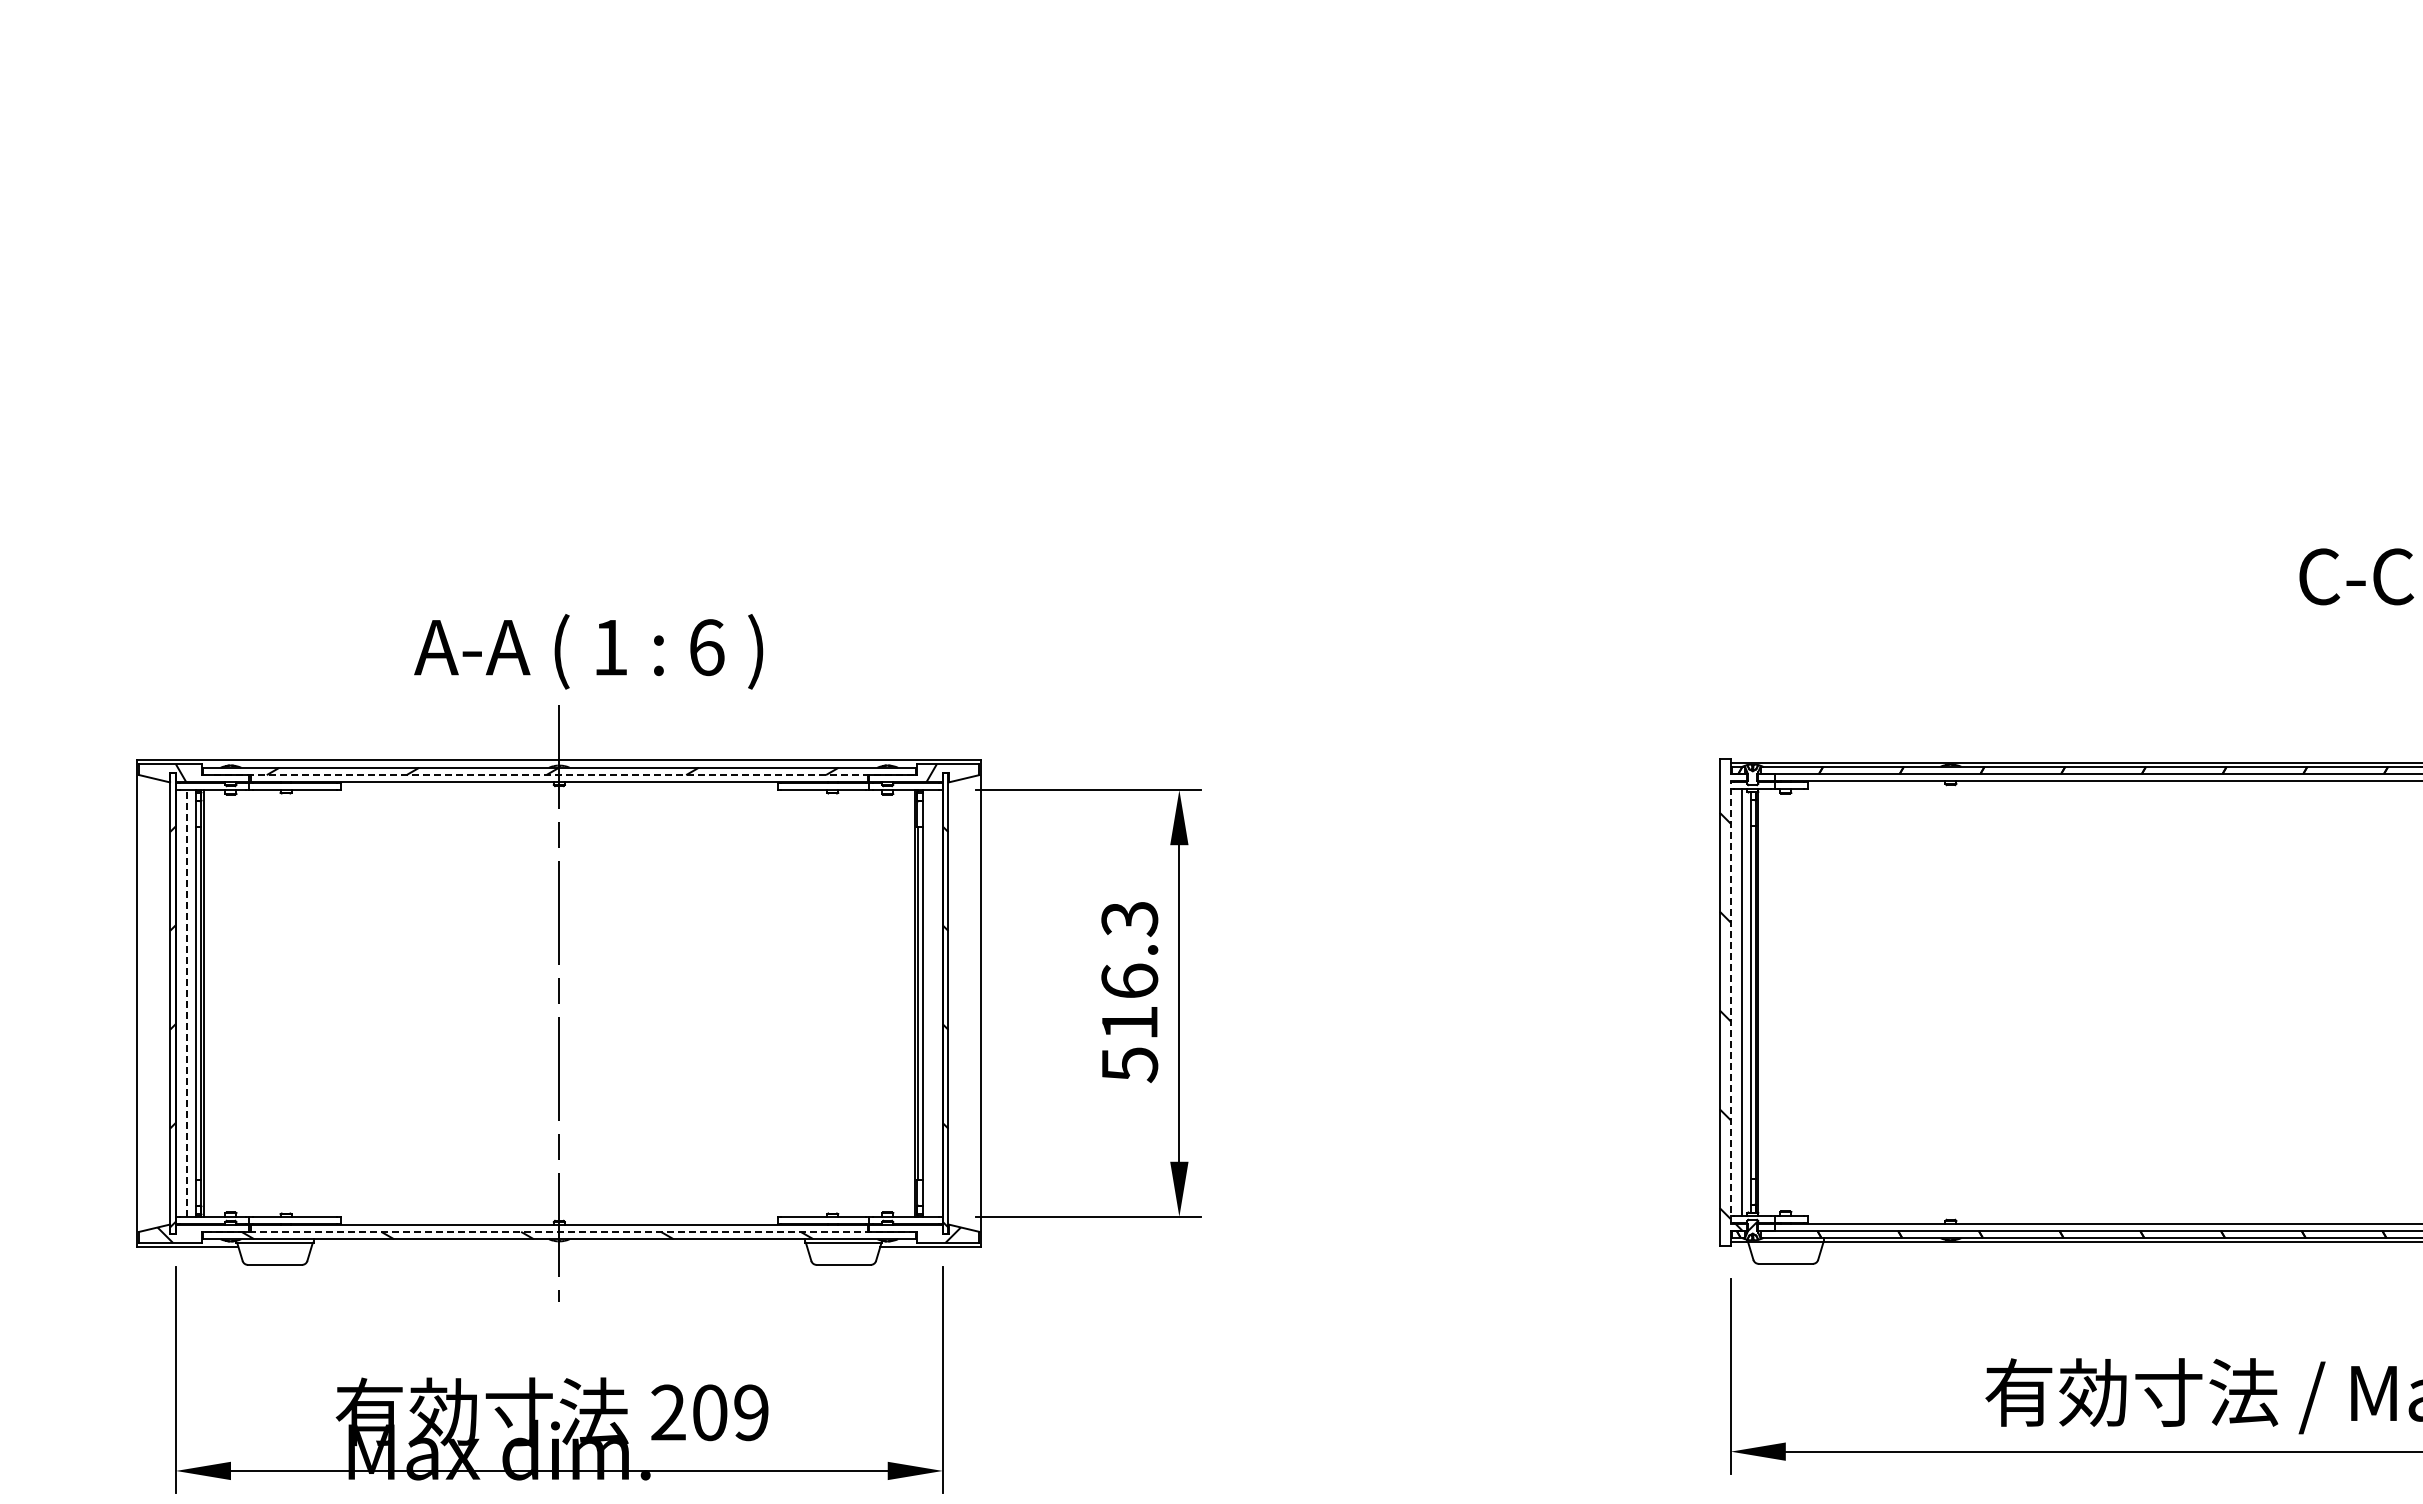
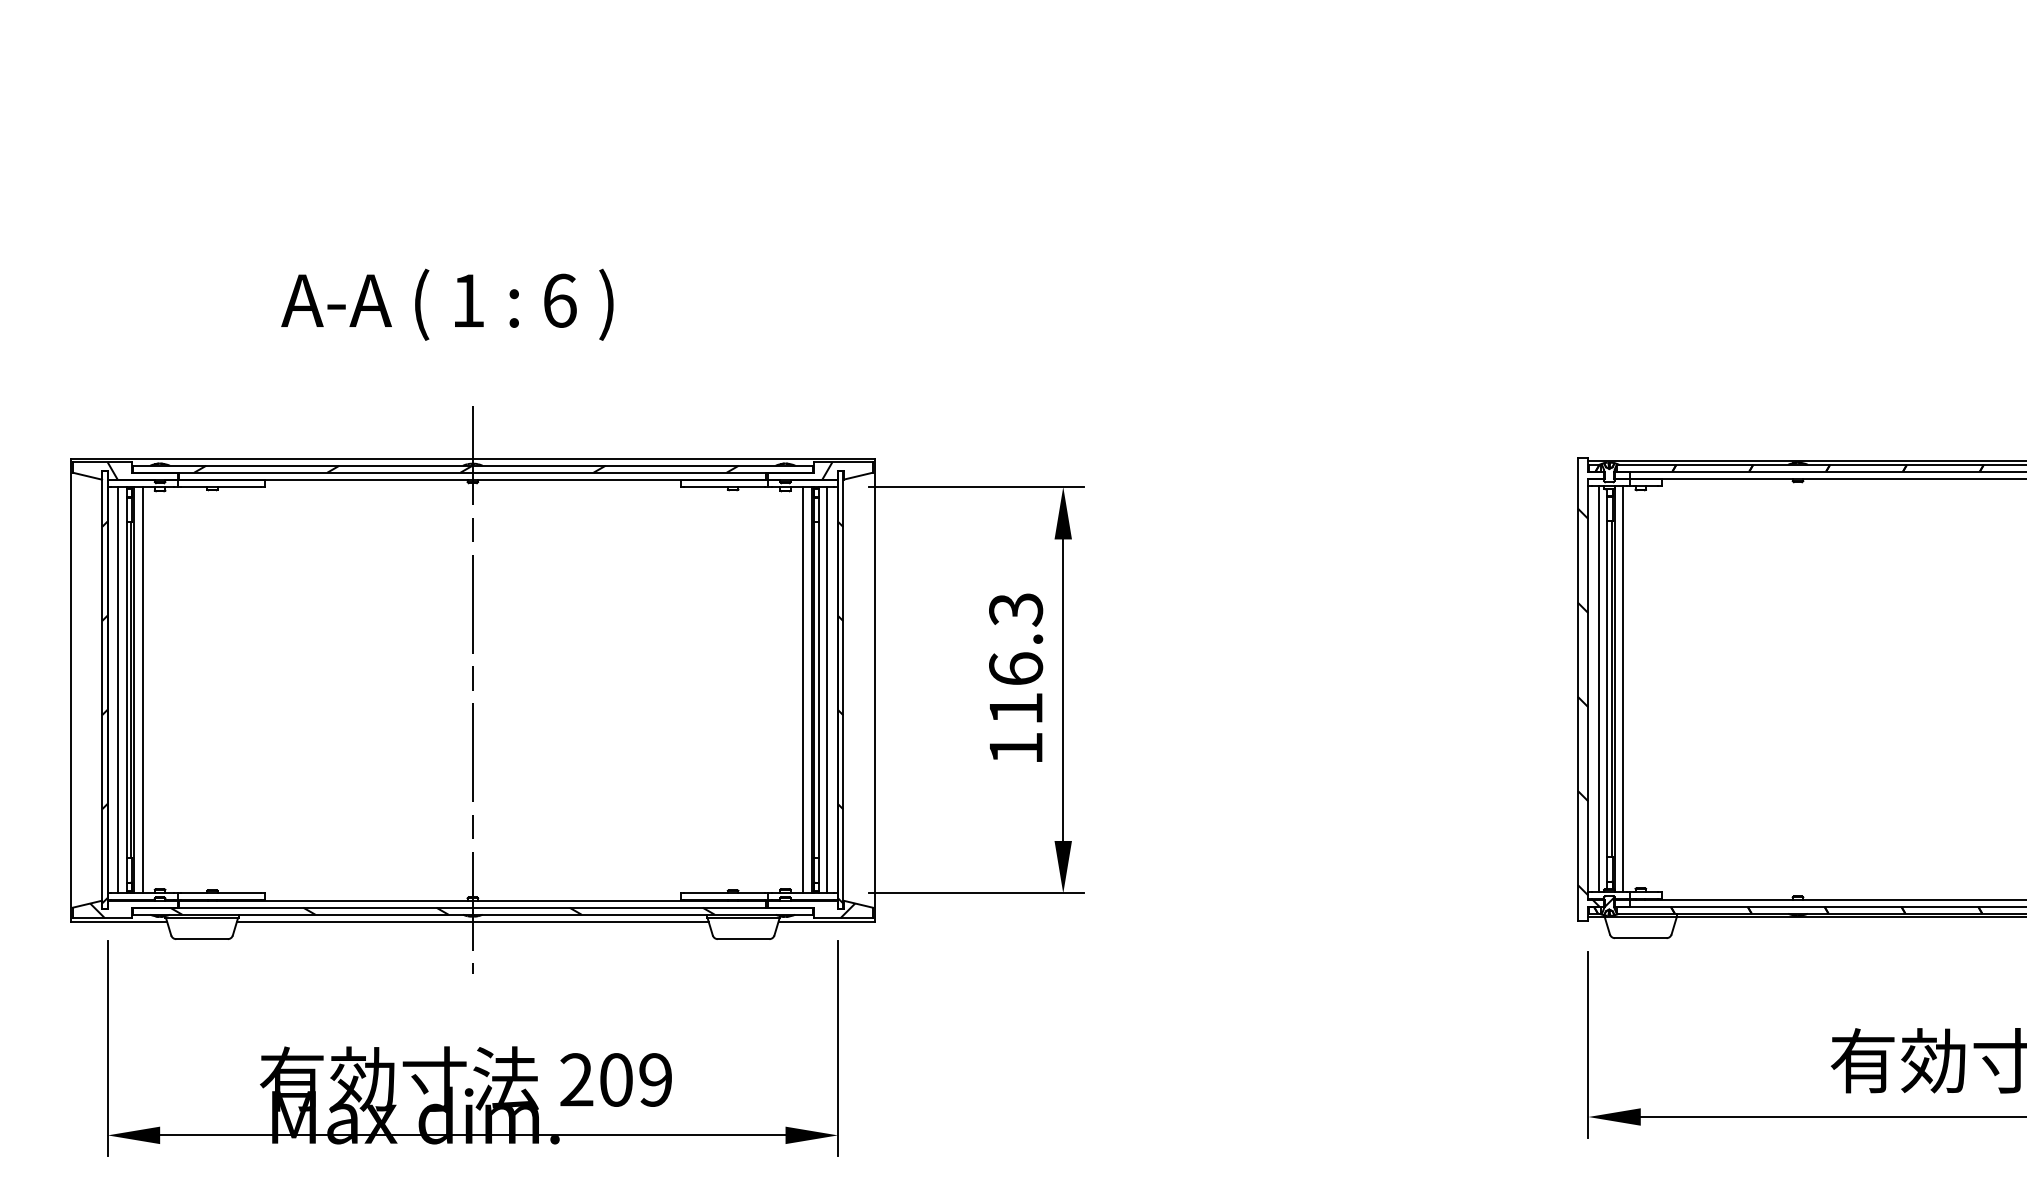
text: (588, 651) -> (447, 304), moved
line: (559, 775) -> (472, 473), dashed -> solid
line: (1730, 1001) -> (1588, 688), dashed -> solid
line: (186, 1002) -> (117, 689), dashed -> solid
line: (1767, 1002) -> (1623, 689), added
line: (212, 1003) -> (142, 690), added
line: (906, 1003) -> (803, 690), added
line: (931, 1003) -> (827, 690), added
text: (1130, 1064) -> (1016, 748), 516.3 -> 116.3
line: (559, 1231) -> (472, 907), dashed -> solid
line: (559, 1246) -> (472, 921), added

